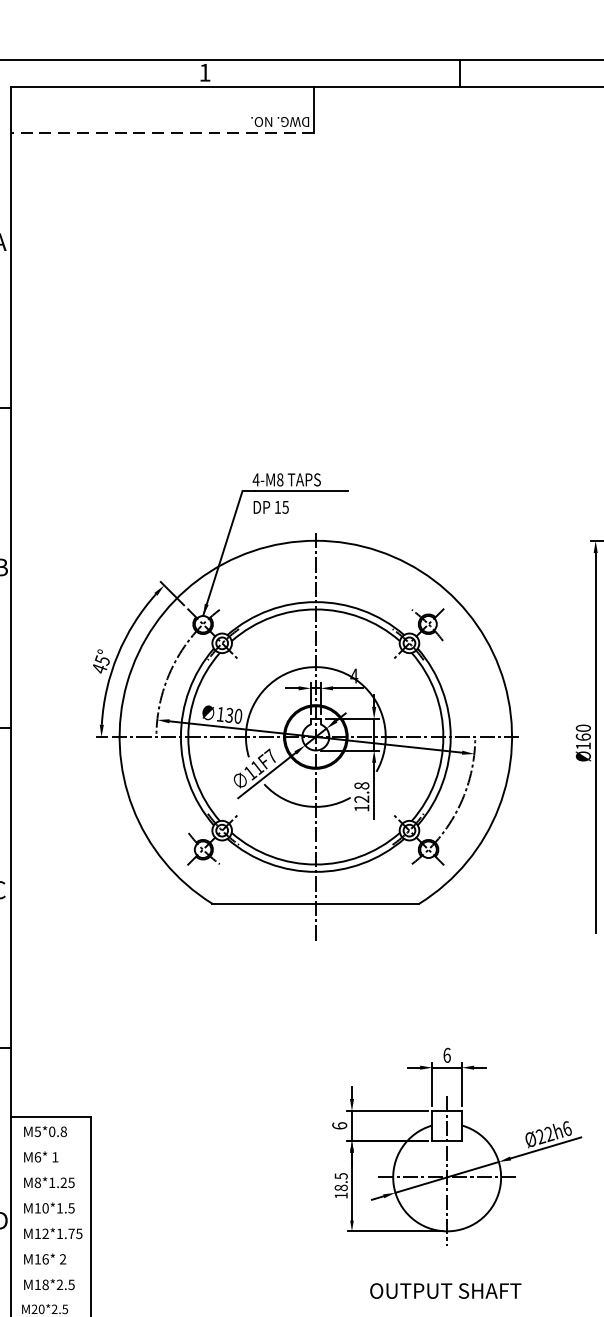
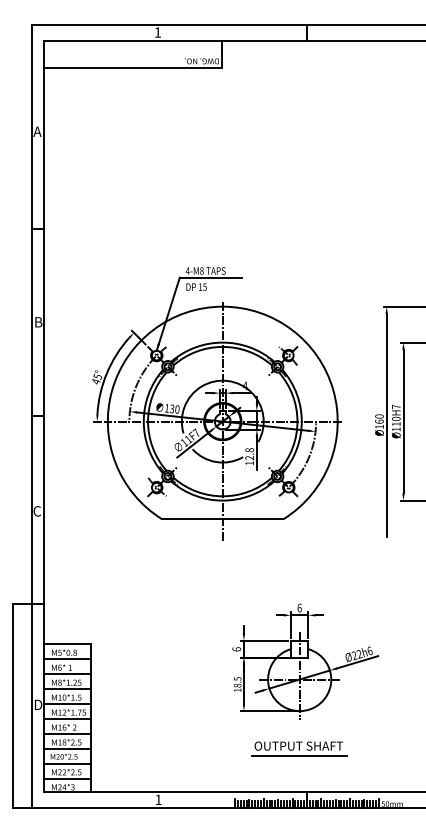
line: (163, 134) -> (133, 68), dashed -> solid
line: (50, 1143) -> (67, 659), added
line: (50, 1167) -> (67, 673), added
line: (50, 1192) -> (67, 688), added
line: (50, 1218) -> (67, 703), added
line: (50, 1243) -> (67, 718), added
line: (50, 1269) -> (67, 733), added
line: (50, 1295) -> (67, 748), added
line: (446, 1307) -> (299, 755), added

